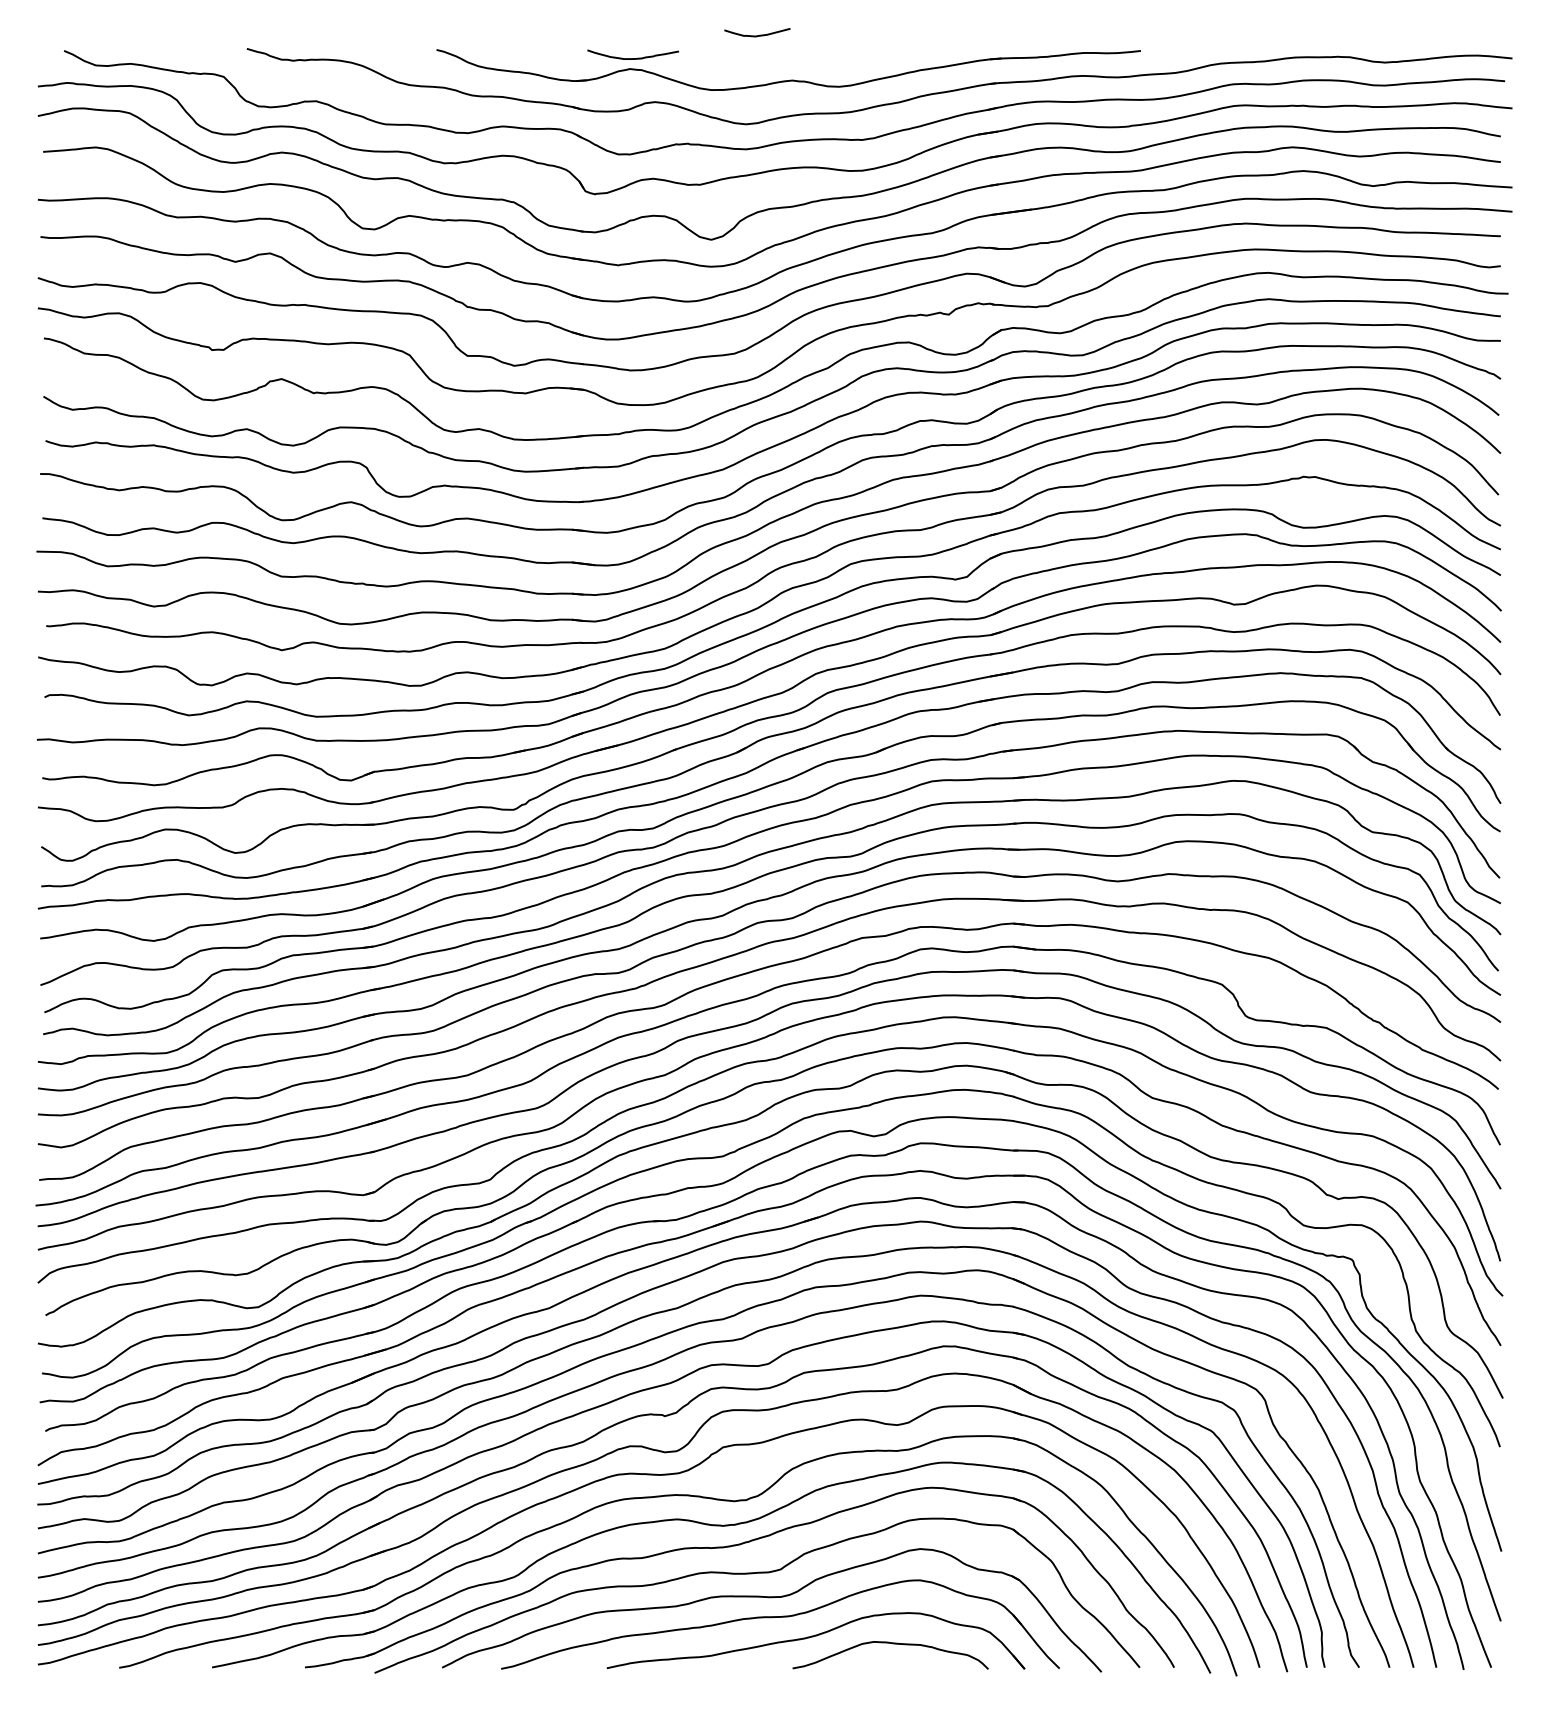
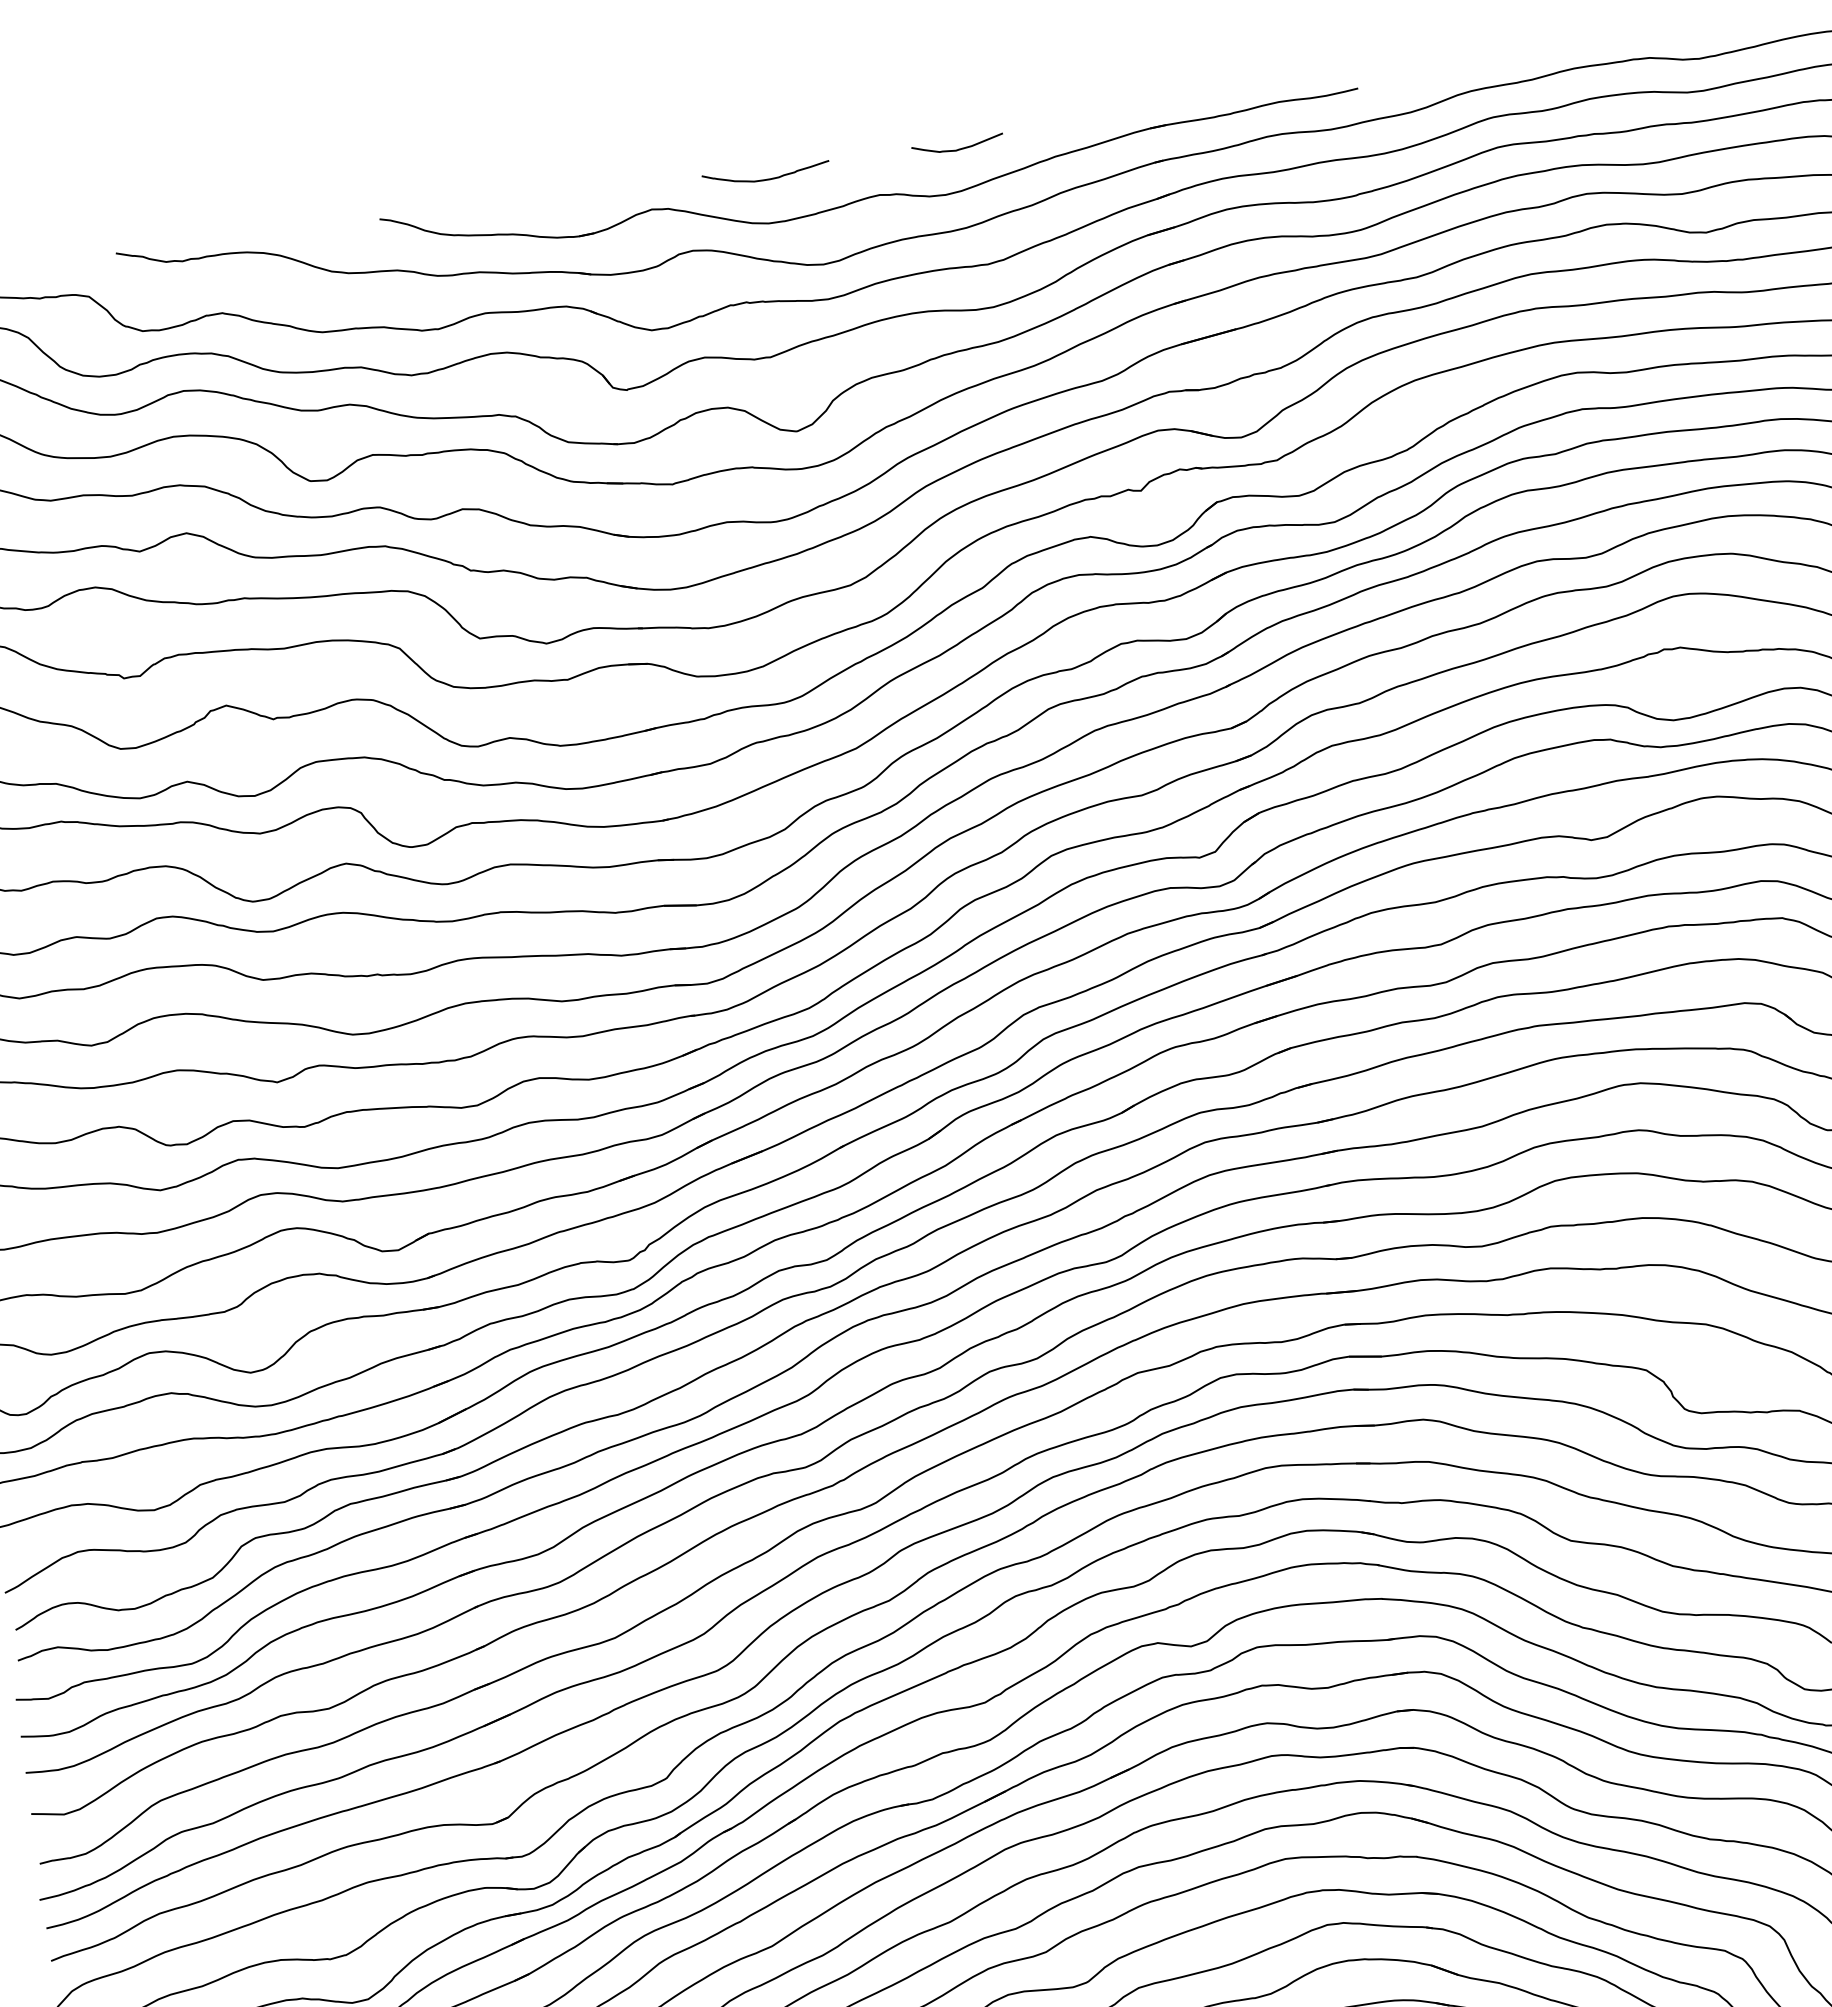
curve: (759, 34) -> (960, 147), moved
curve: (632, 58) -> (765, 179), moved

